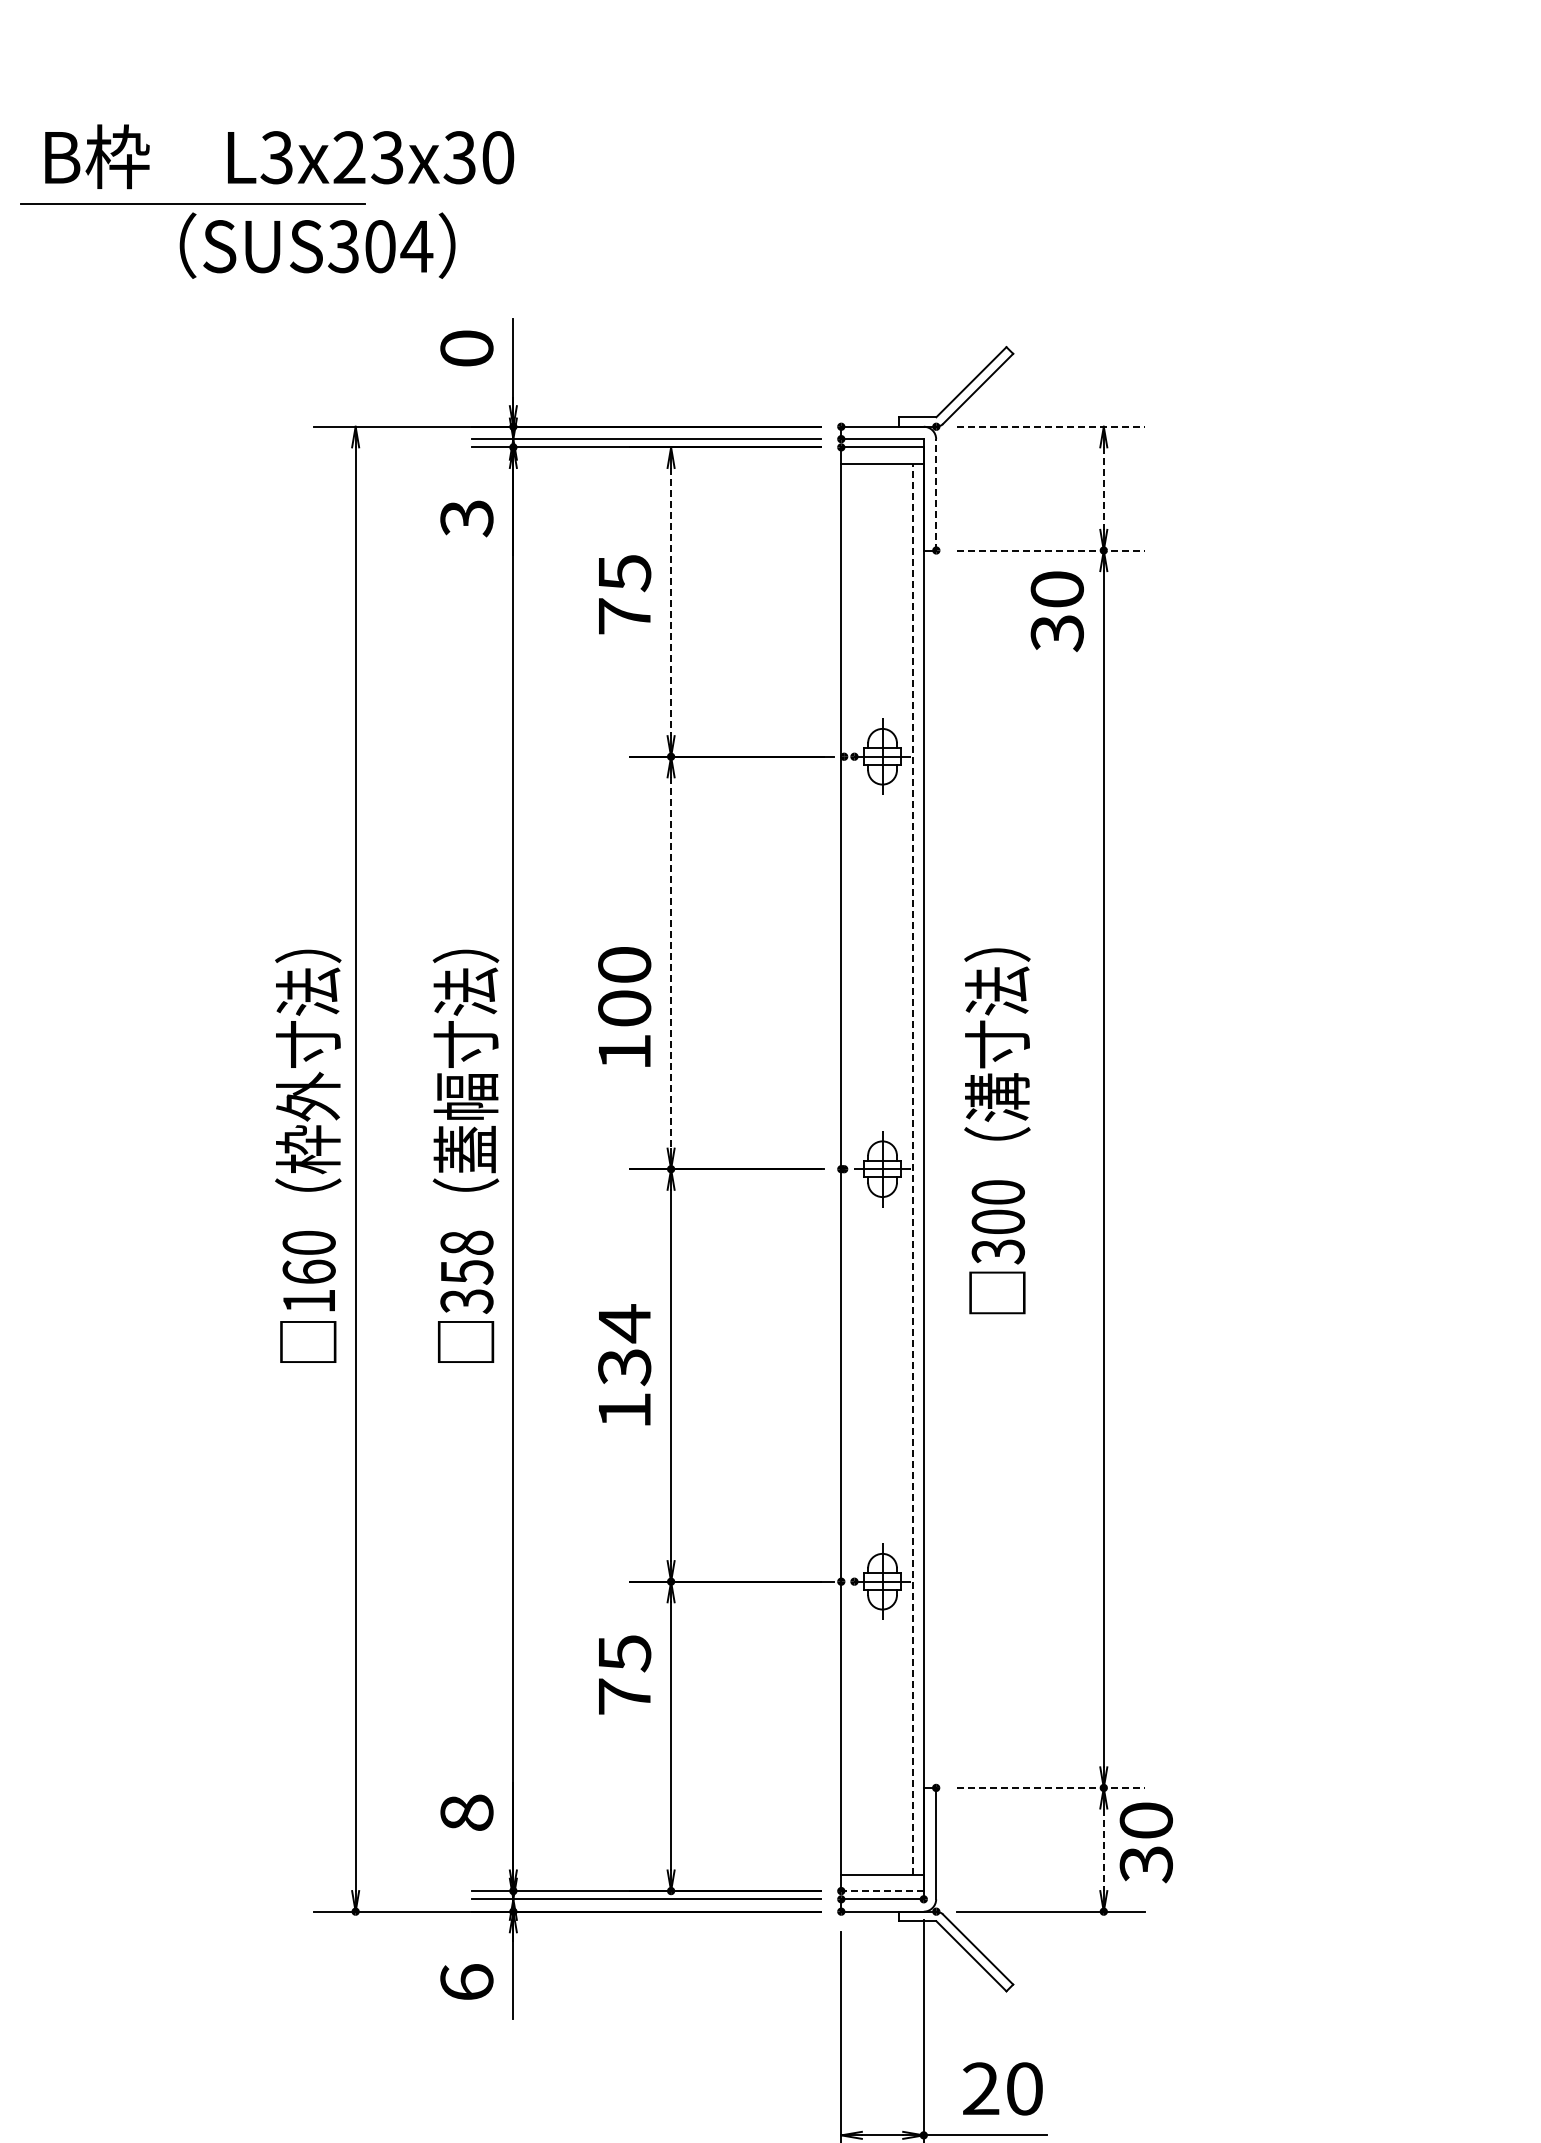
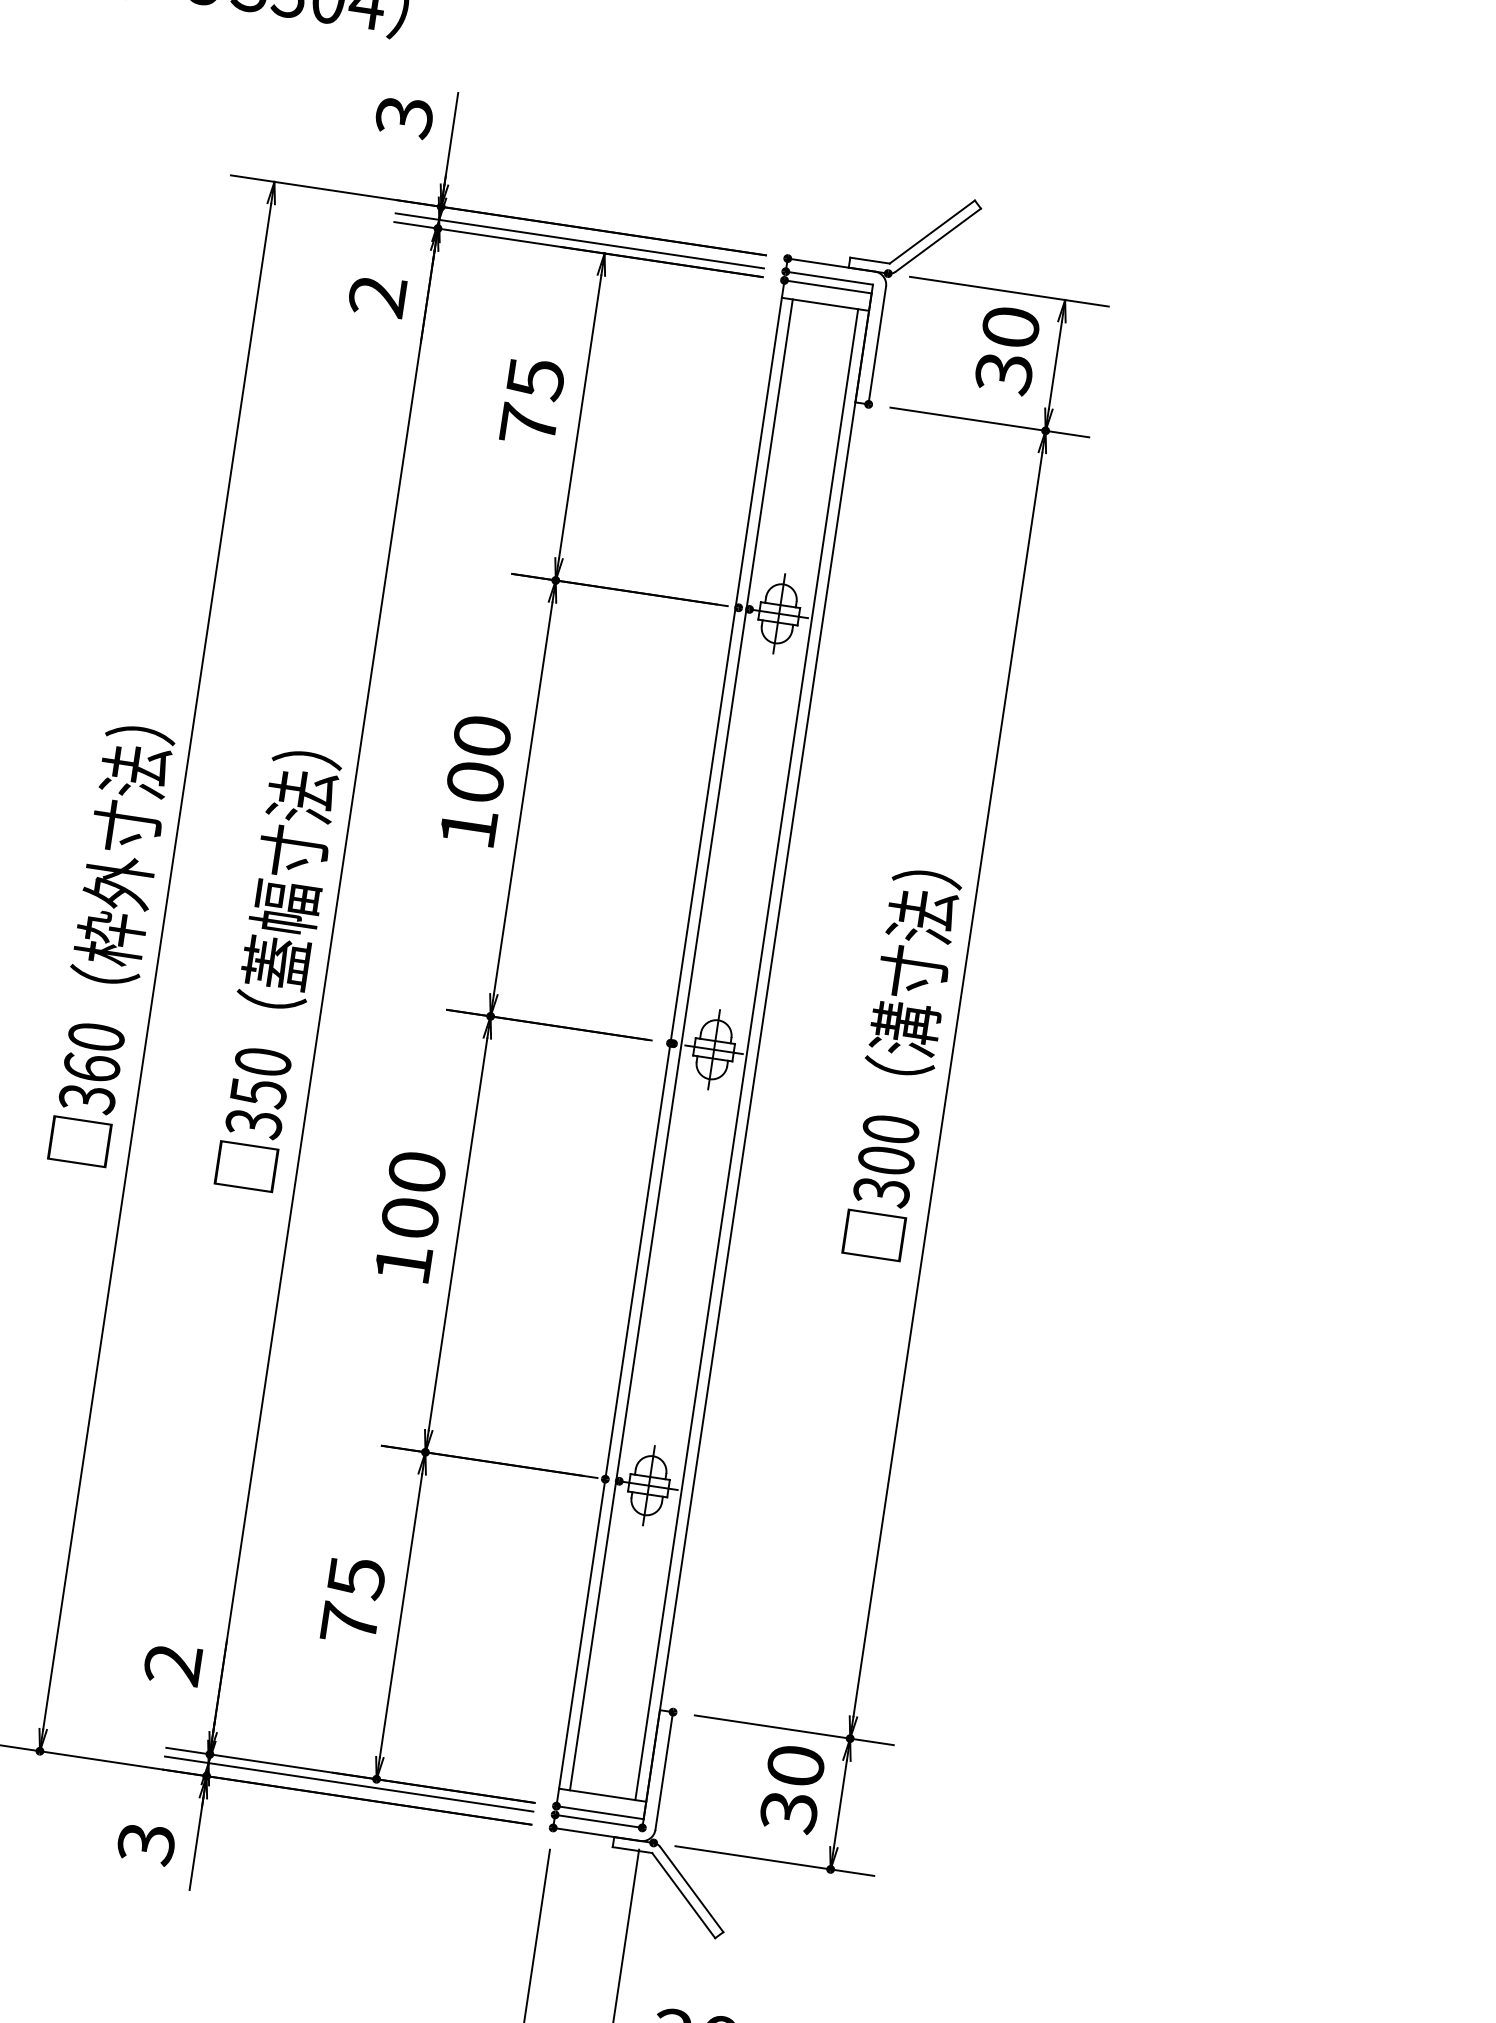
text: (466, 348) -> (404, 116), 0 -> 3
line: (1051, 426) -> (1009, 291), dashed -> solid
line: (1103, 489) -> (1054, 366), dashed -> solid
line: (936, 494) -> (877, 345), dashed -> solid
text: (466, 518) -> (377, 296), 3 -> 2
line: (1051, 550) -> (990, 422), dashed -> solid
line: (671, 602) -> (580, 417), dashed -> solid
text: (1056, 611) -> (1006, 350), moved
line: (671, 962) -> (523, 797), dashed -> solid
text: (624, 1006) -> (475, 779), moved
text: (997, 1131) -> (899, 1064), moved
line: (851, 1168) -> (681, 1044), added
line: (913, 1168) -> (746, 1053), dashed -> solid
text: (466, 1242) -> (262, 1061), 358 -> 350
text: (308, 1301) -> (86, 1098), 160 -> 360
text: (624, 1345) -> (413, 1195), 134 -> 100
text: (625, 1674) -> (354, 1600), moved
line: (1051, 1787) -> (794, 1729), dashed -> solid
text: (466, 1812) -> (172, 1663), 8 -> 2
text: (1145, 1842) -> (791, 1788), moved
line: (1103, 1850) -> (839, 1804), dashed -> solid
line: (882, 1891) -> (599, 1813), dashed -> solid
text: (466, 1982) -> (145, 1843), 6 -> 3

